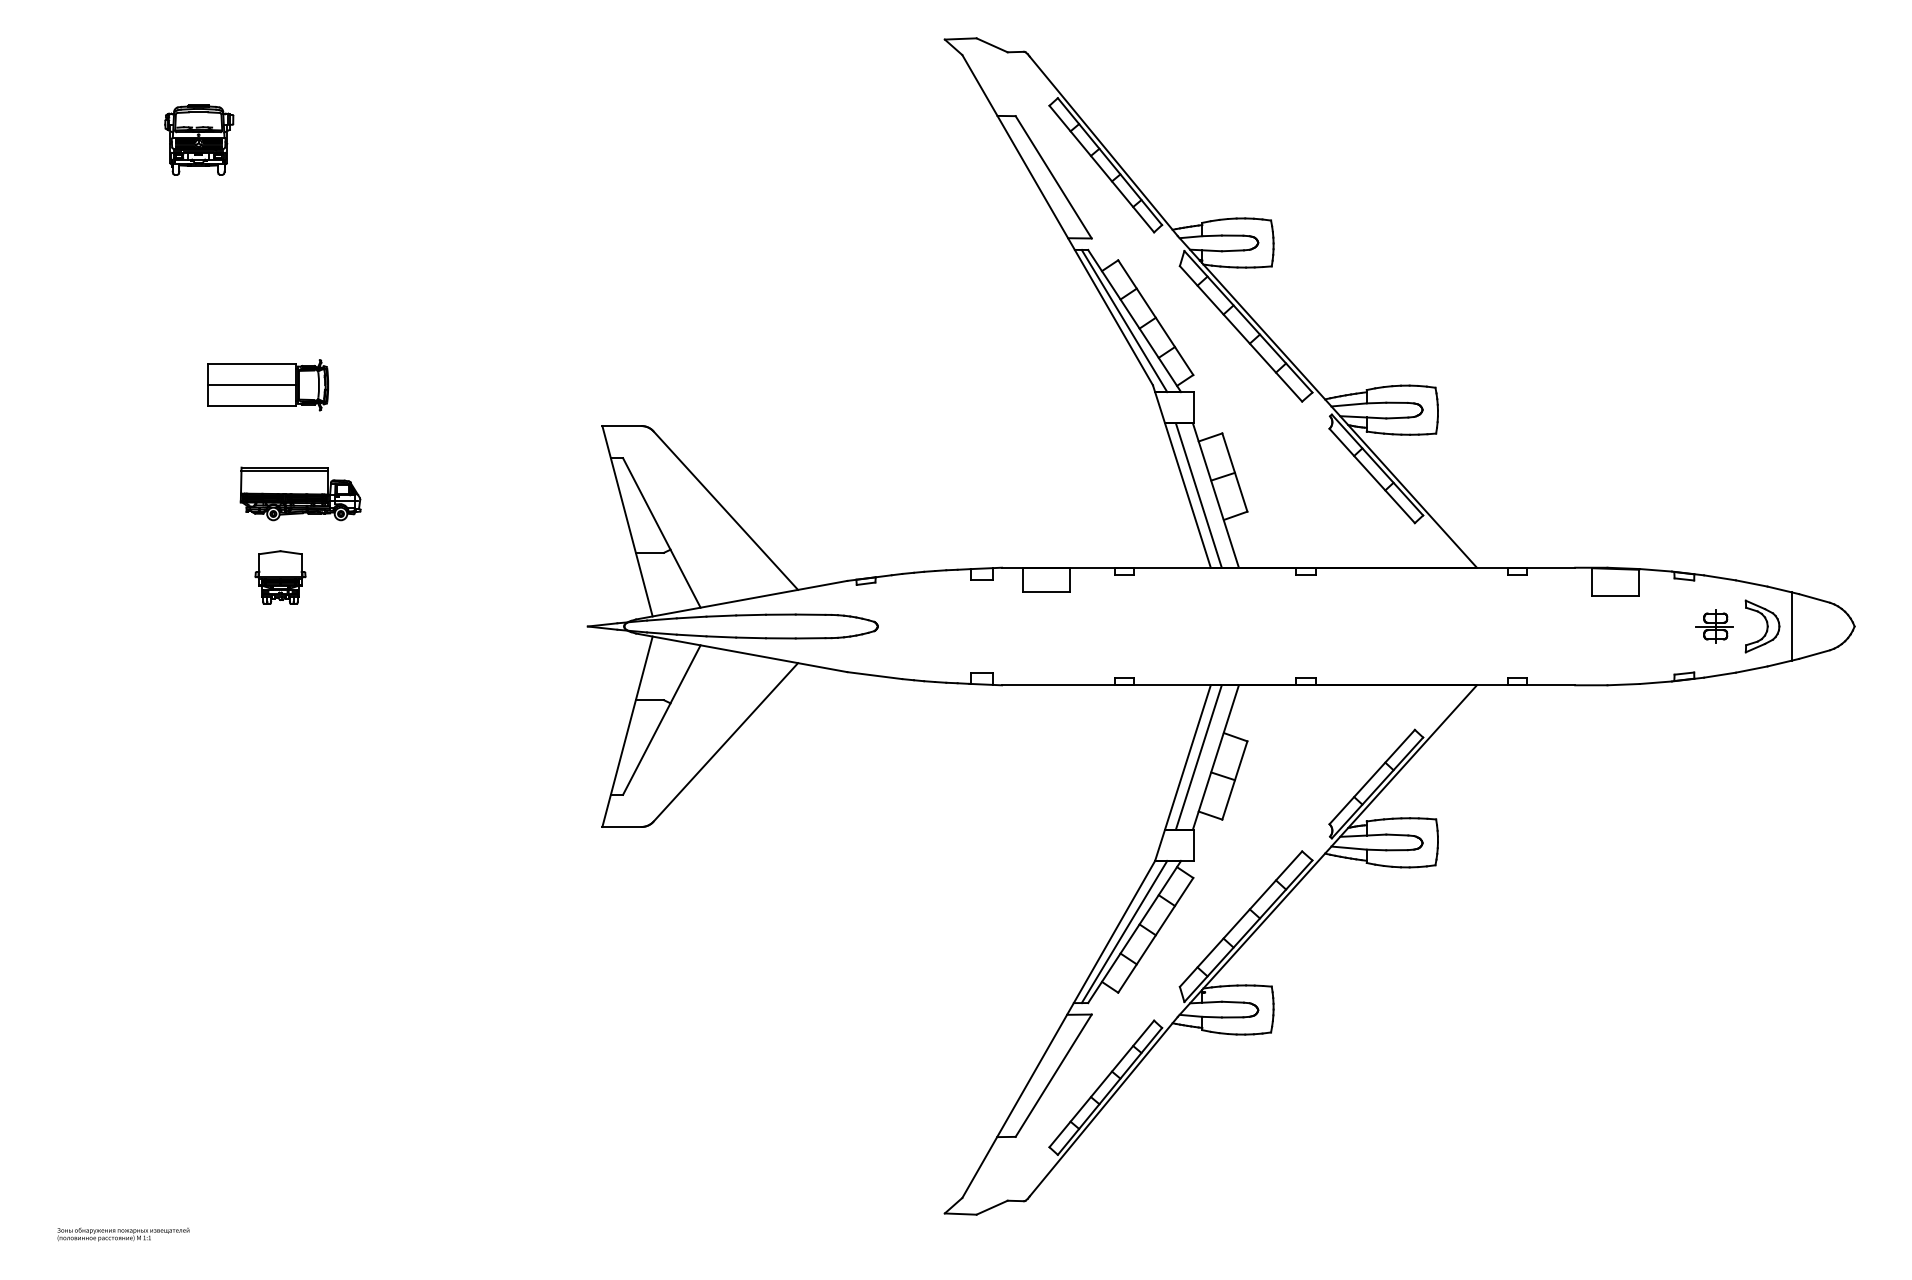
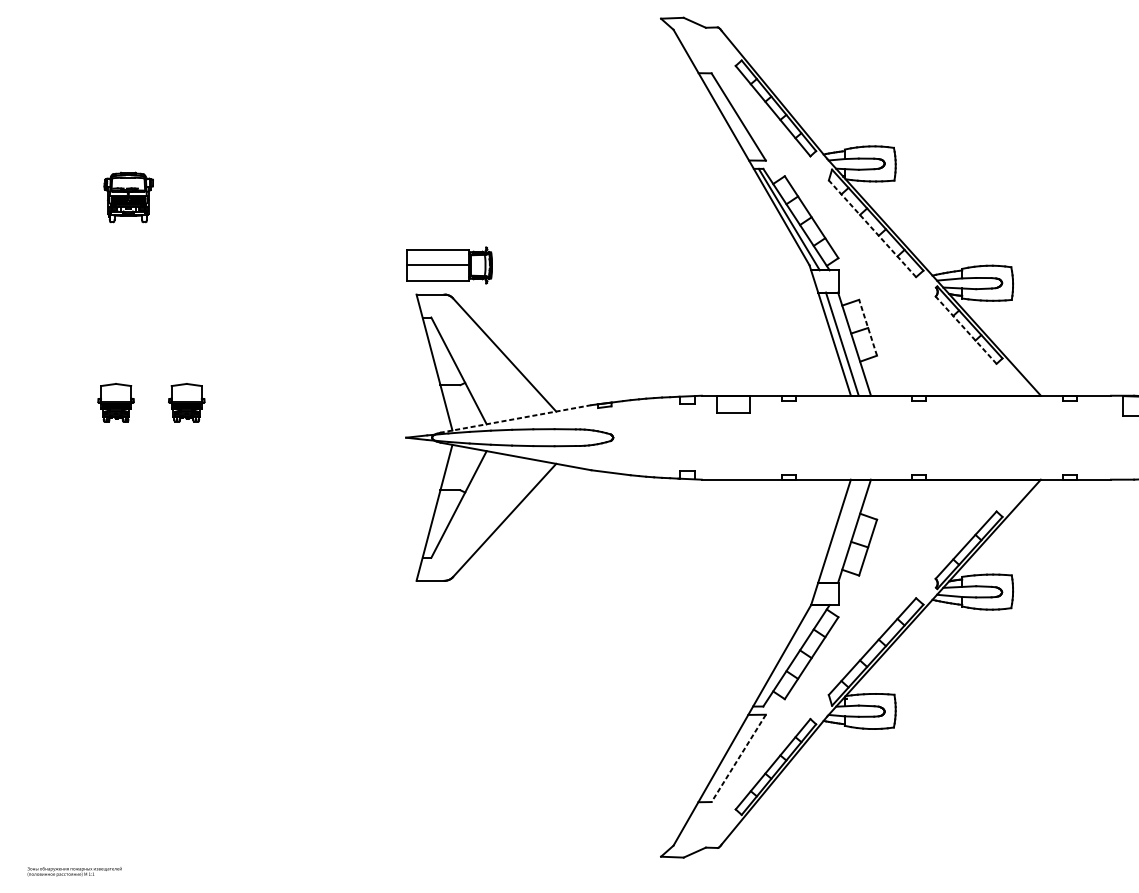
part: (199, 139) -> (128, 197), moved
line: (1240, 333) -> (872, 228), solid -> dashed
part: (268, 385) -> (449, 265), moved
line: (1234, 472) -> (867, 327), solid -> dashed
line: (1372, 475) -> (966, 329), solid -> dashed
part: (300, 493) -> (201, 342), removed
part: (181, 577) -> (116, 402), added
line: (741, 600) -> (515, 419), solid -> dashed
line: (1198, 757) -> (842, 531), removed
line: (1124, 931) -> (789, 655), removed
line: (1053, 1076) -> (738, 758), solid -> dashed

